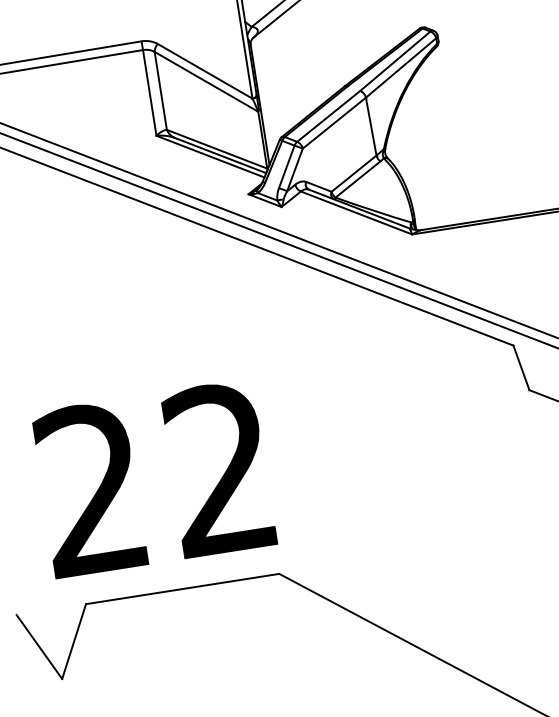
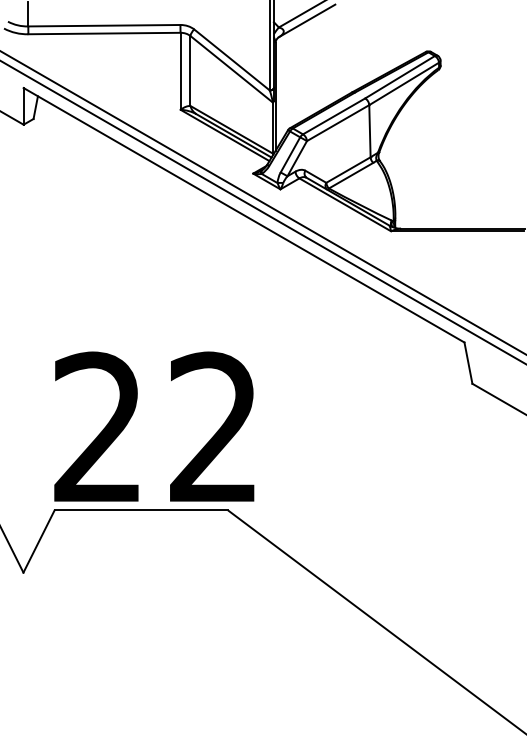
text: (154, 478) -> (154, 426), moved

